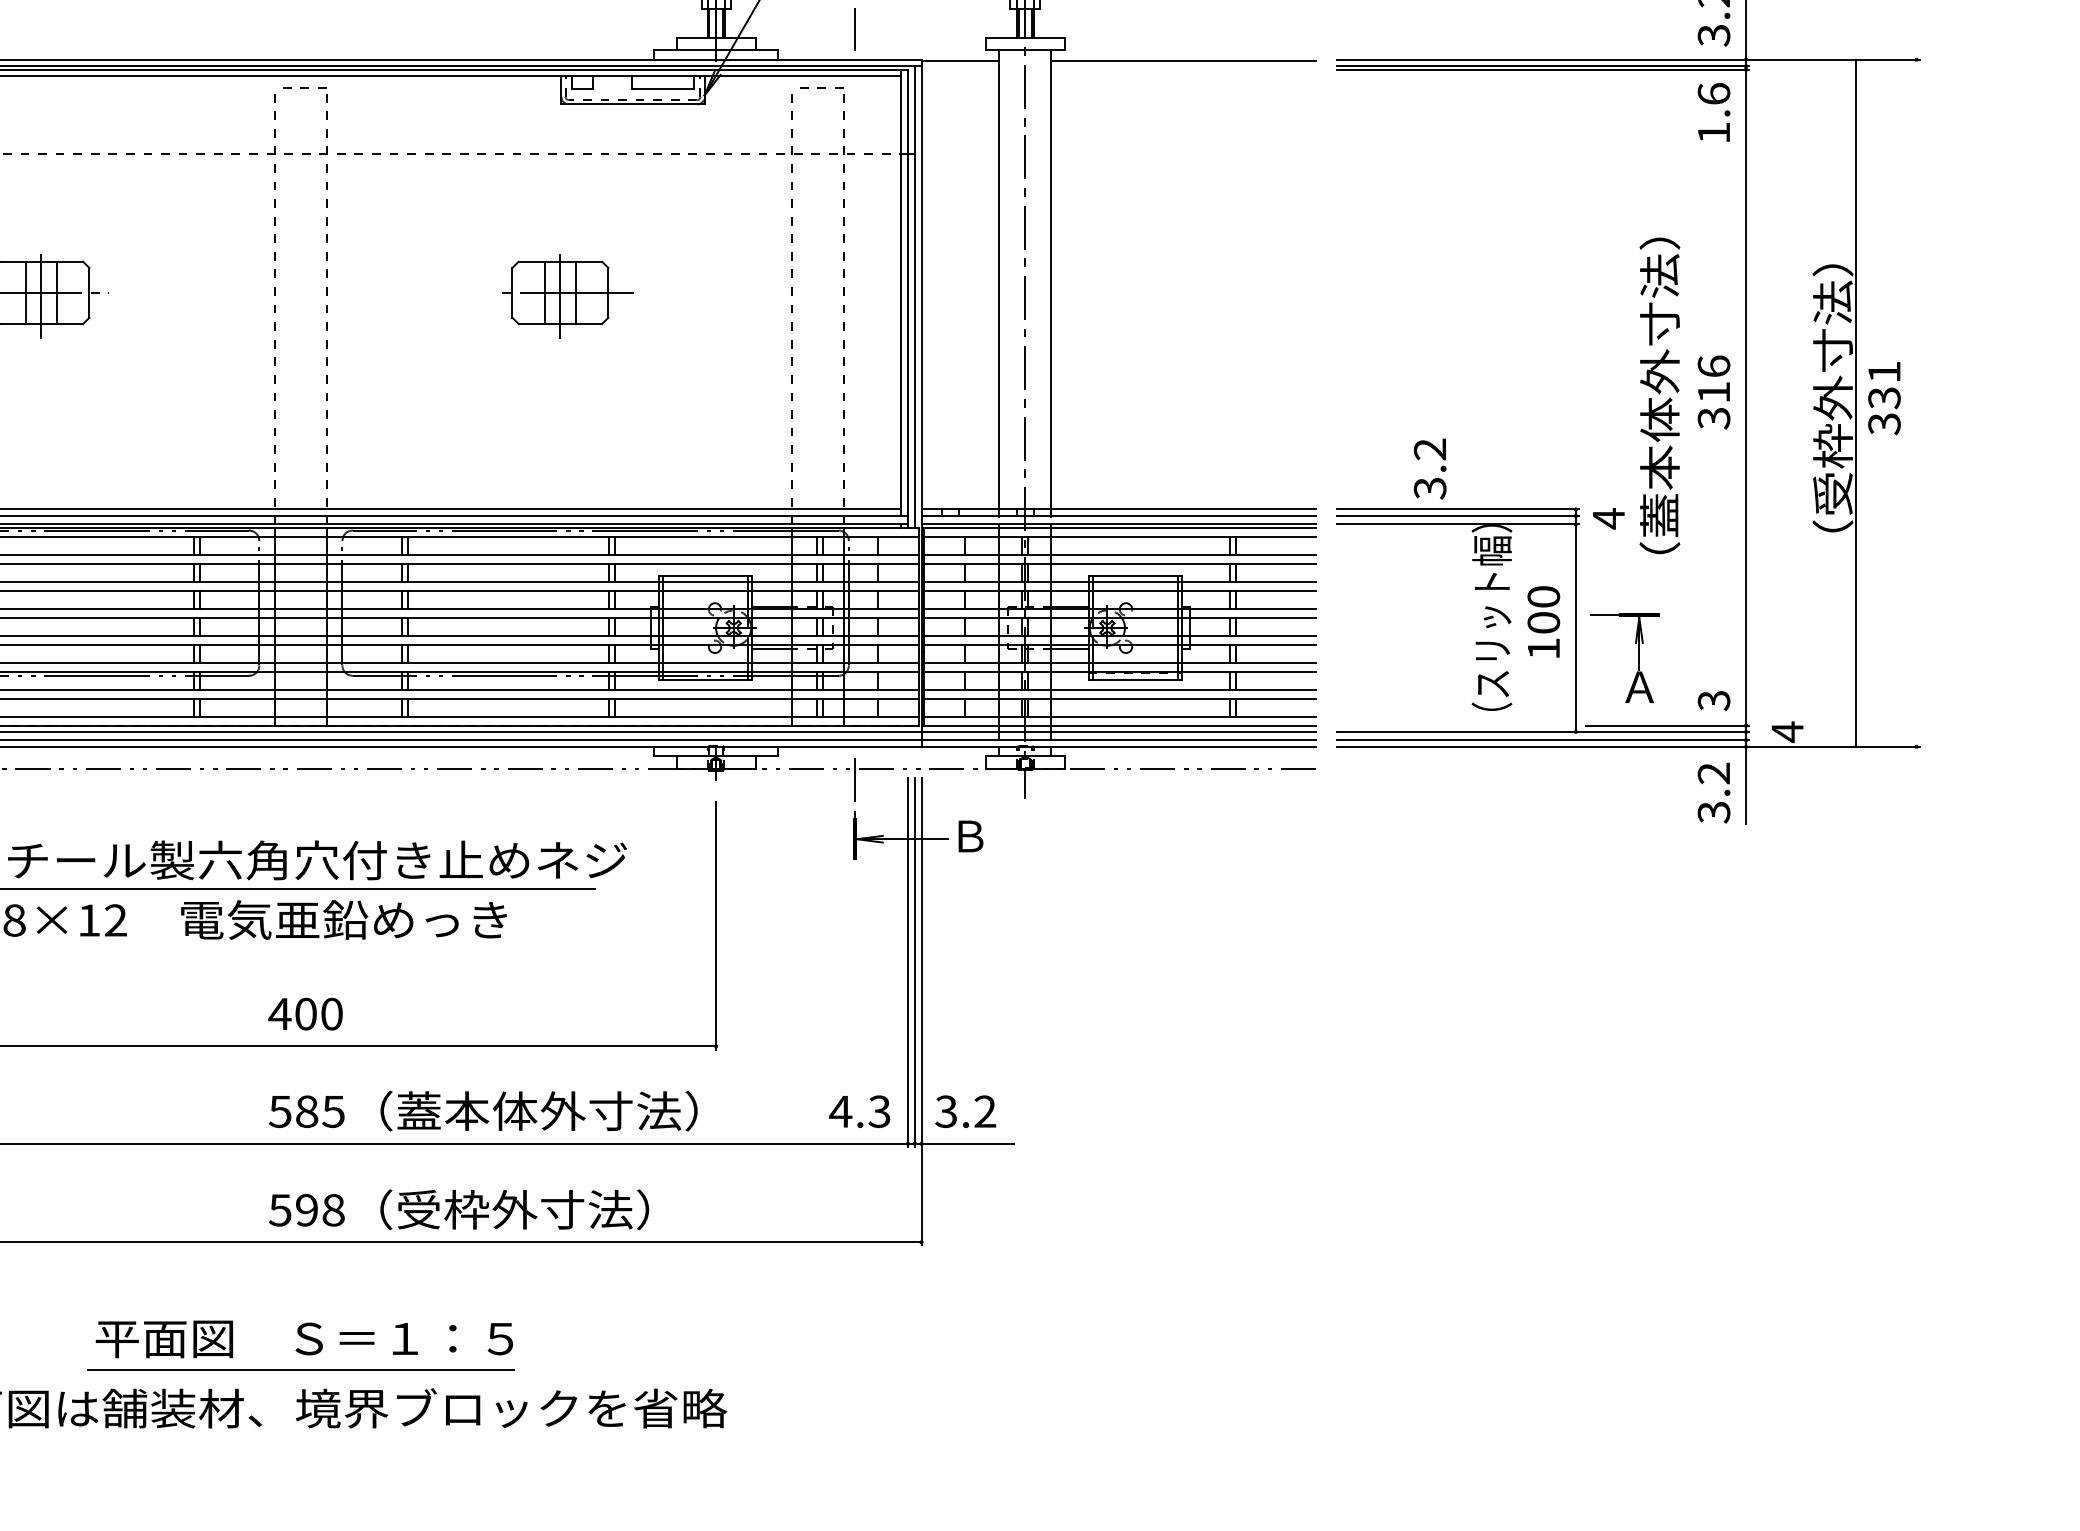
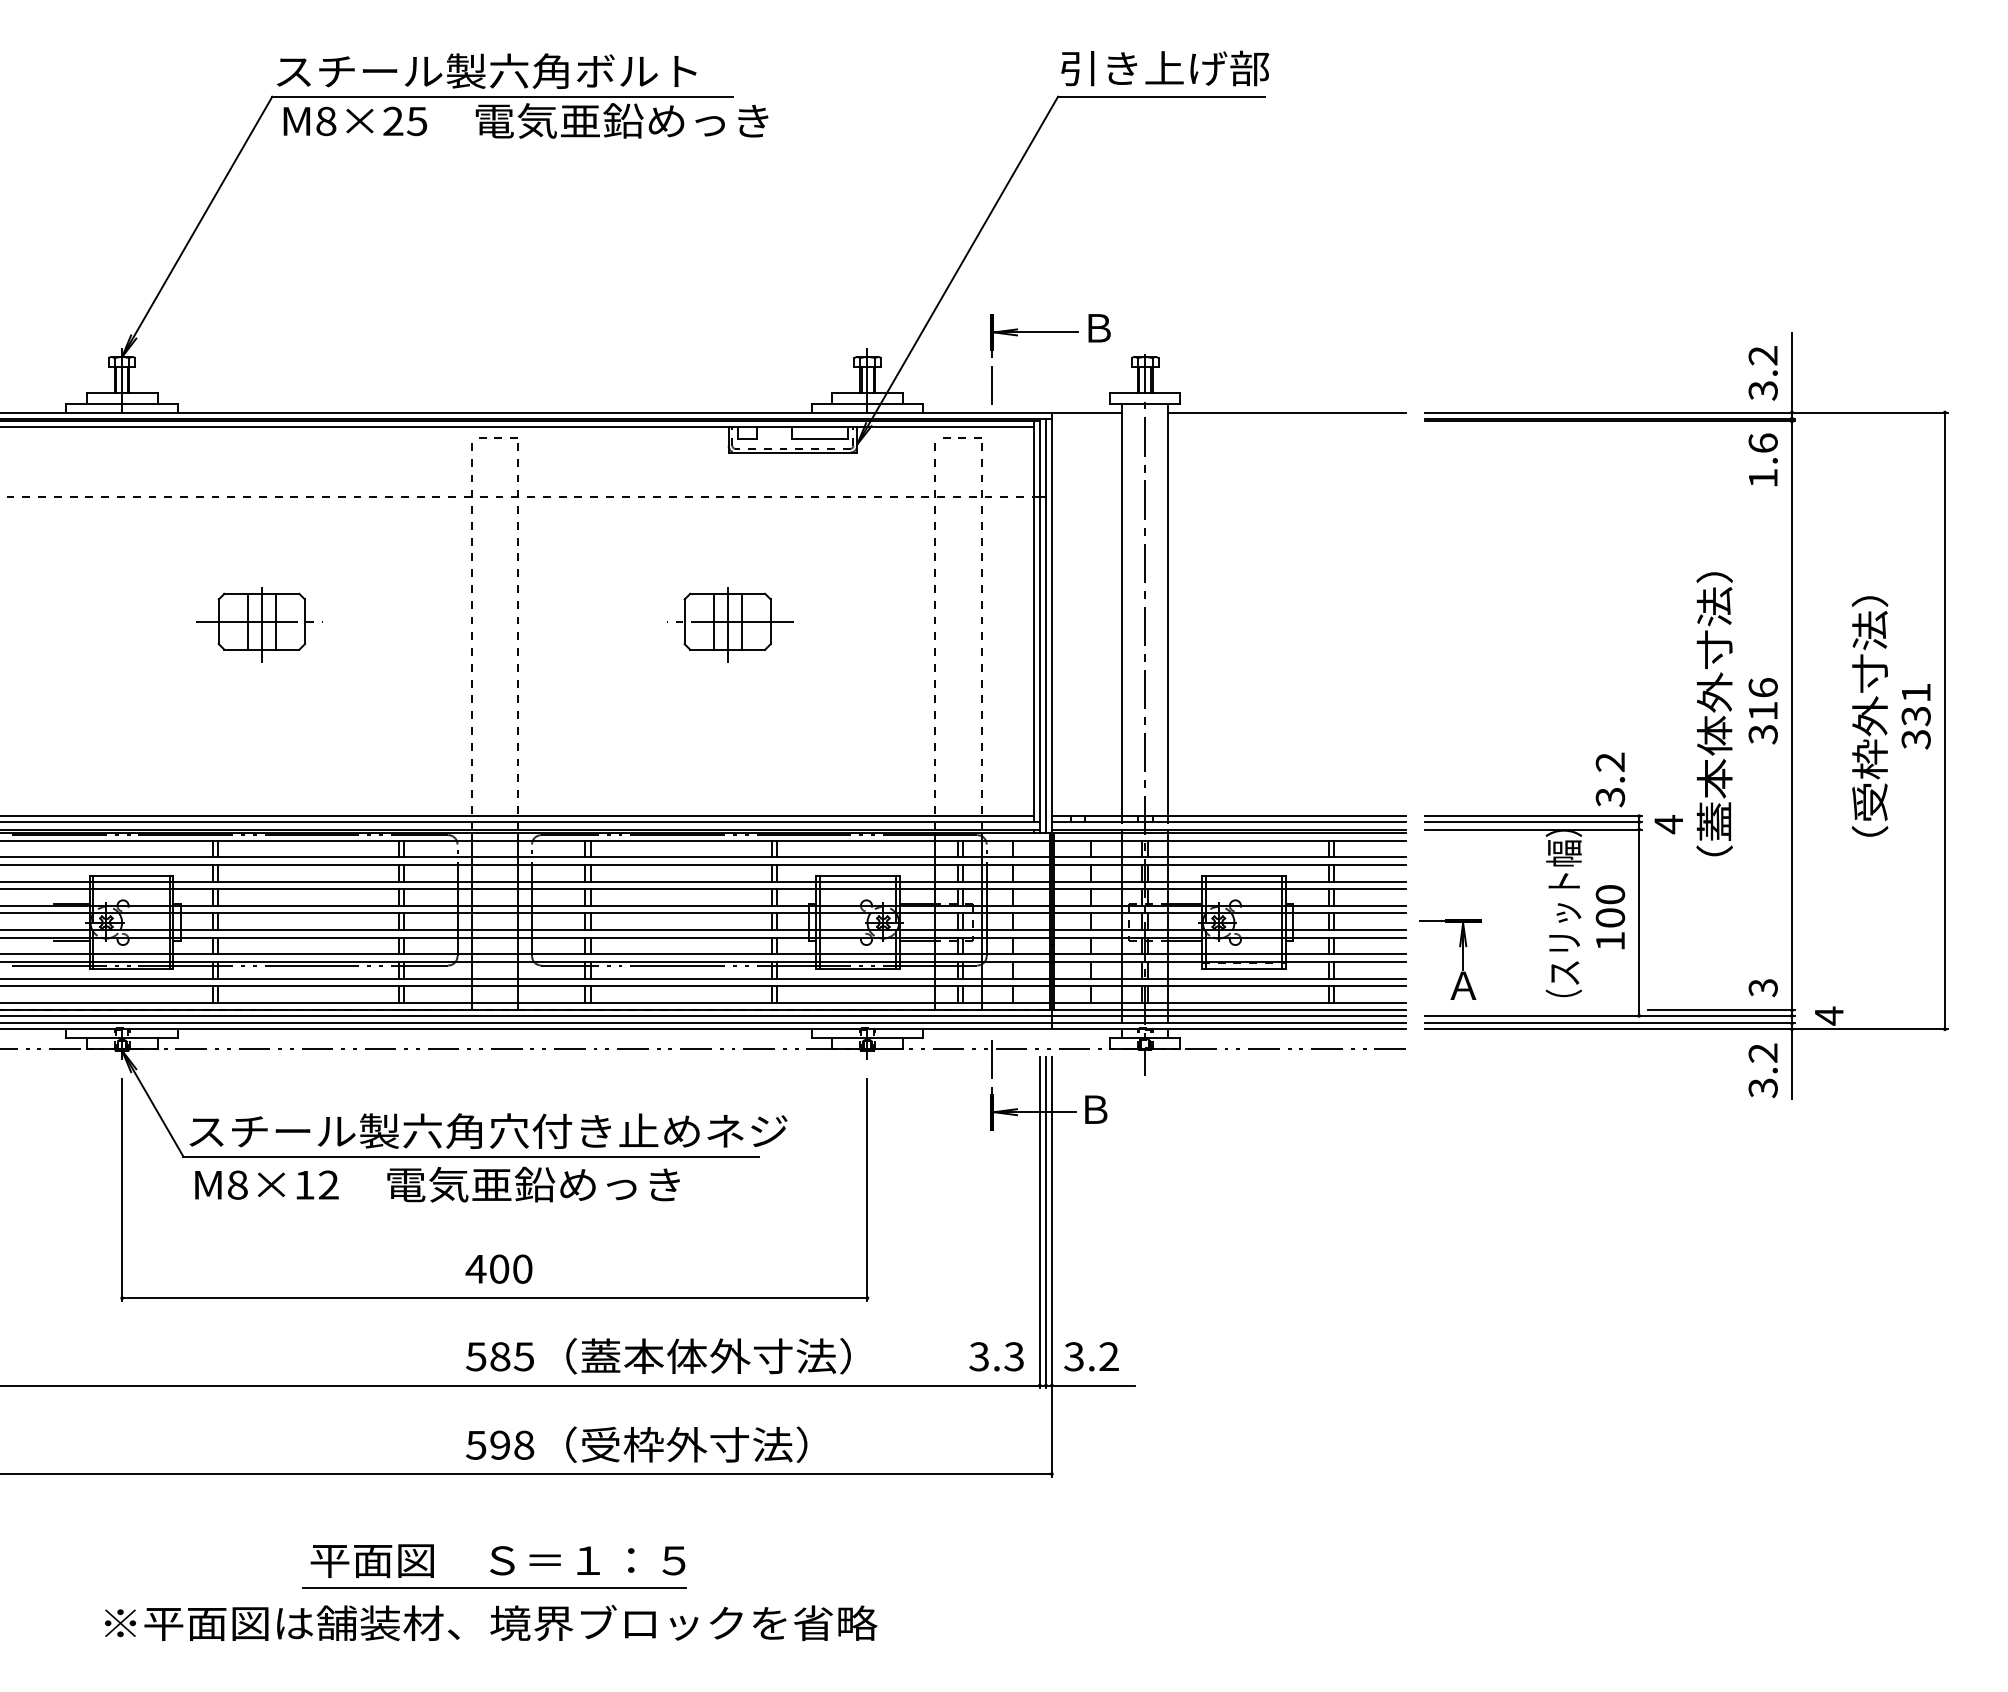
line: (1855, 402) -> (1944, 720), moved
text: (1430, 468) -> (1610, 779), moved
part: (1638, 657) -> (1462, 959), moved
text: (839, 1111) -> (978, 1356), 4.3 -> 3.3

